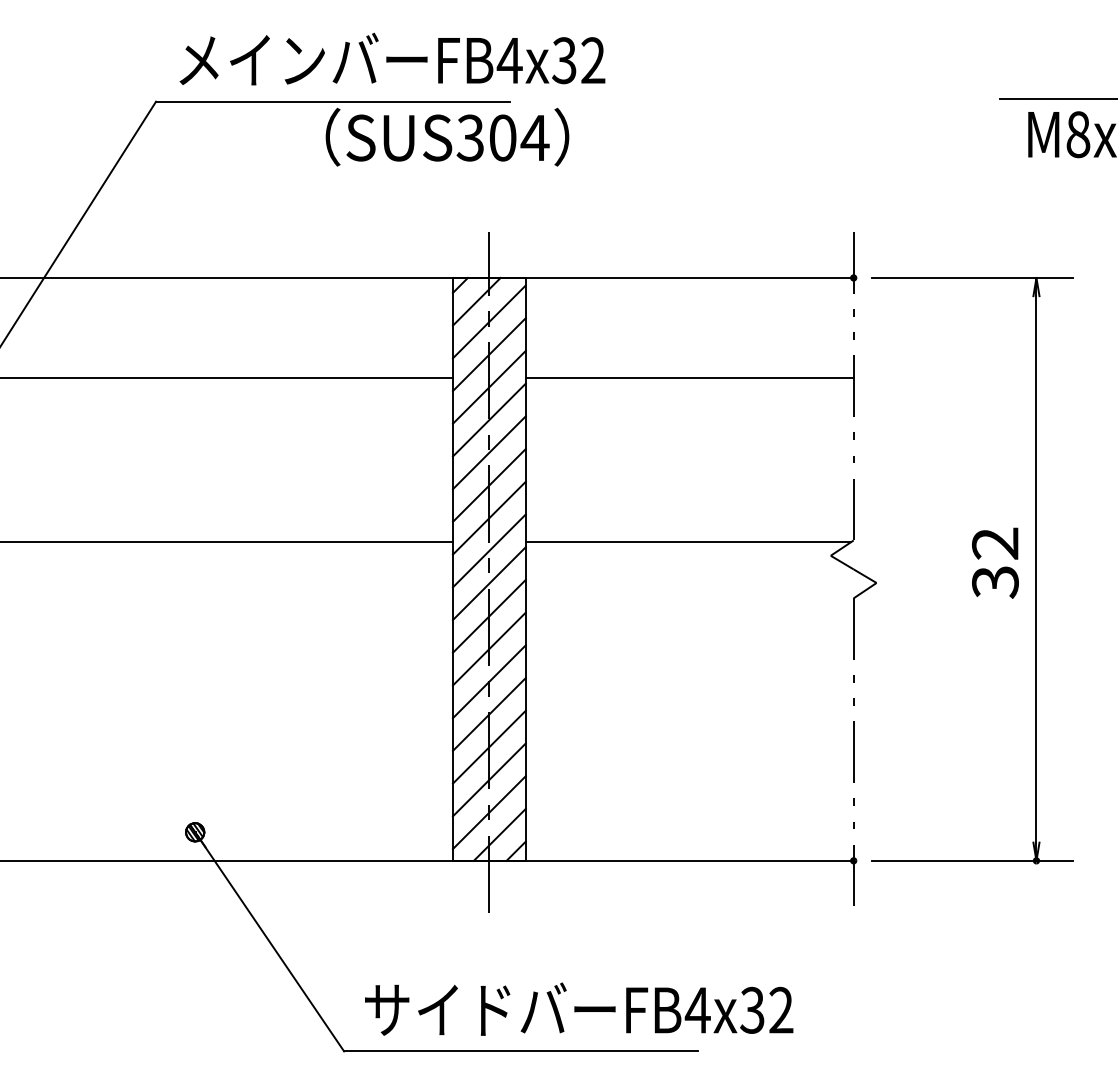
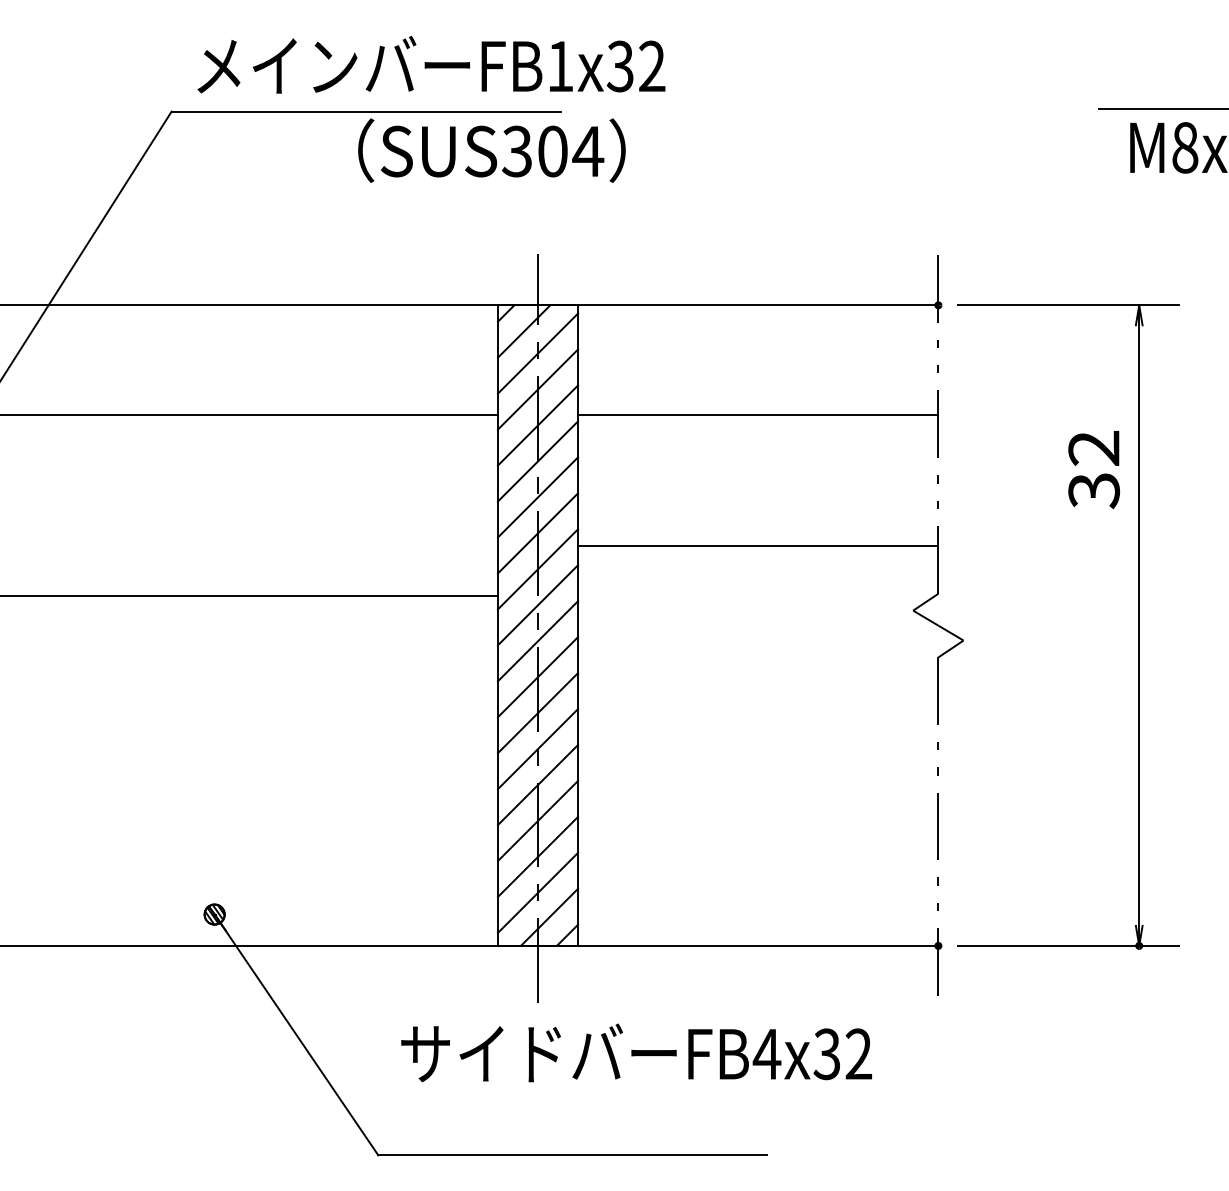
text: (509, 60) -> (560, 66), FB4x32 -> FB1x32
line: (688, 542) -> (756, 545), moved
text: (994, 562) -> (1093, 469), moved
text: (579, 1008) -> (636, 1052), moved

